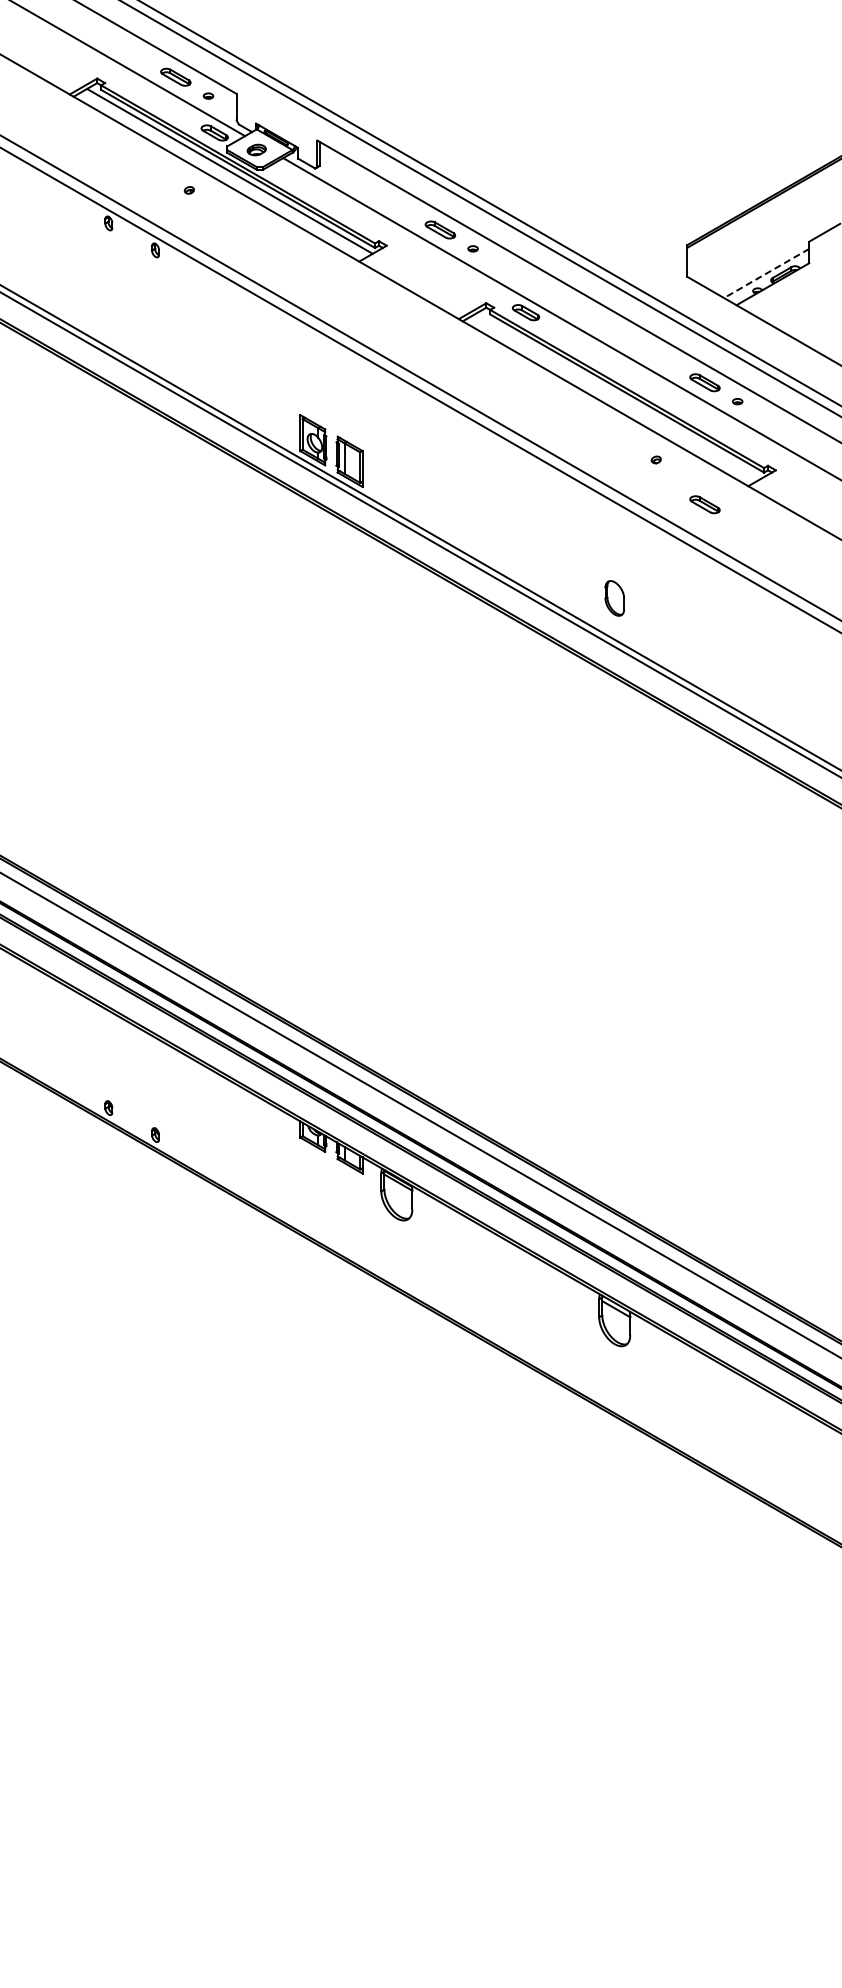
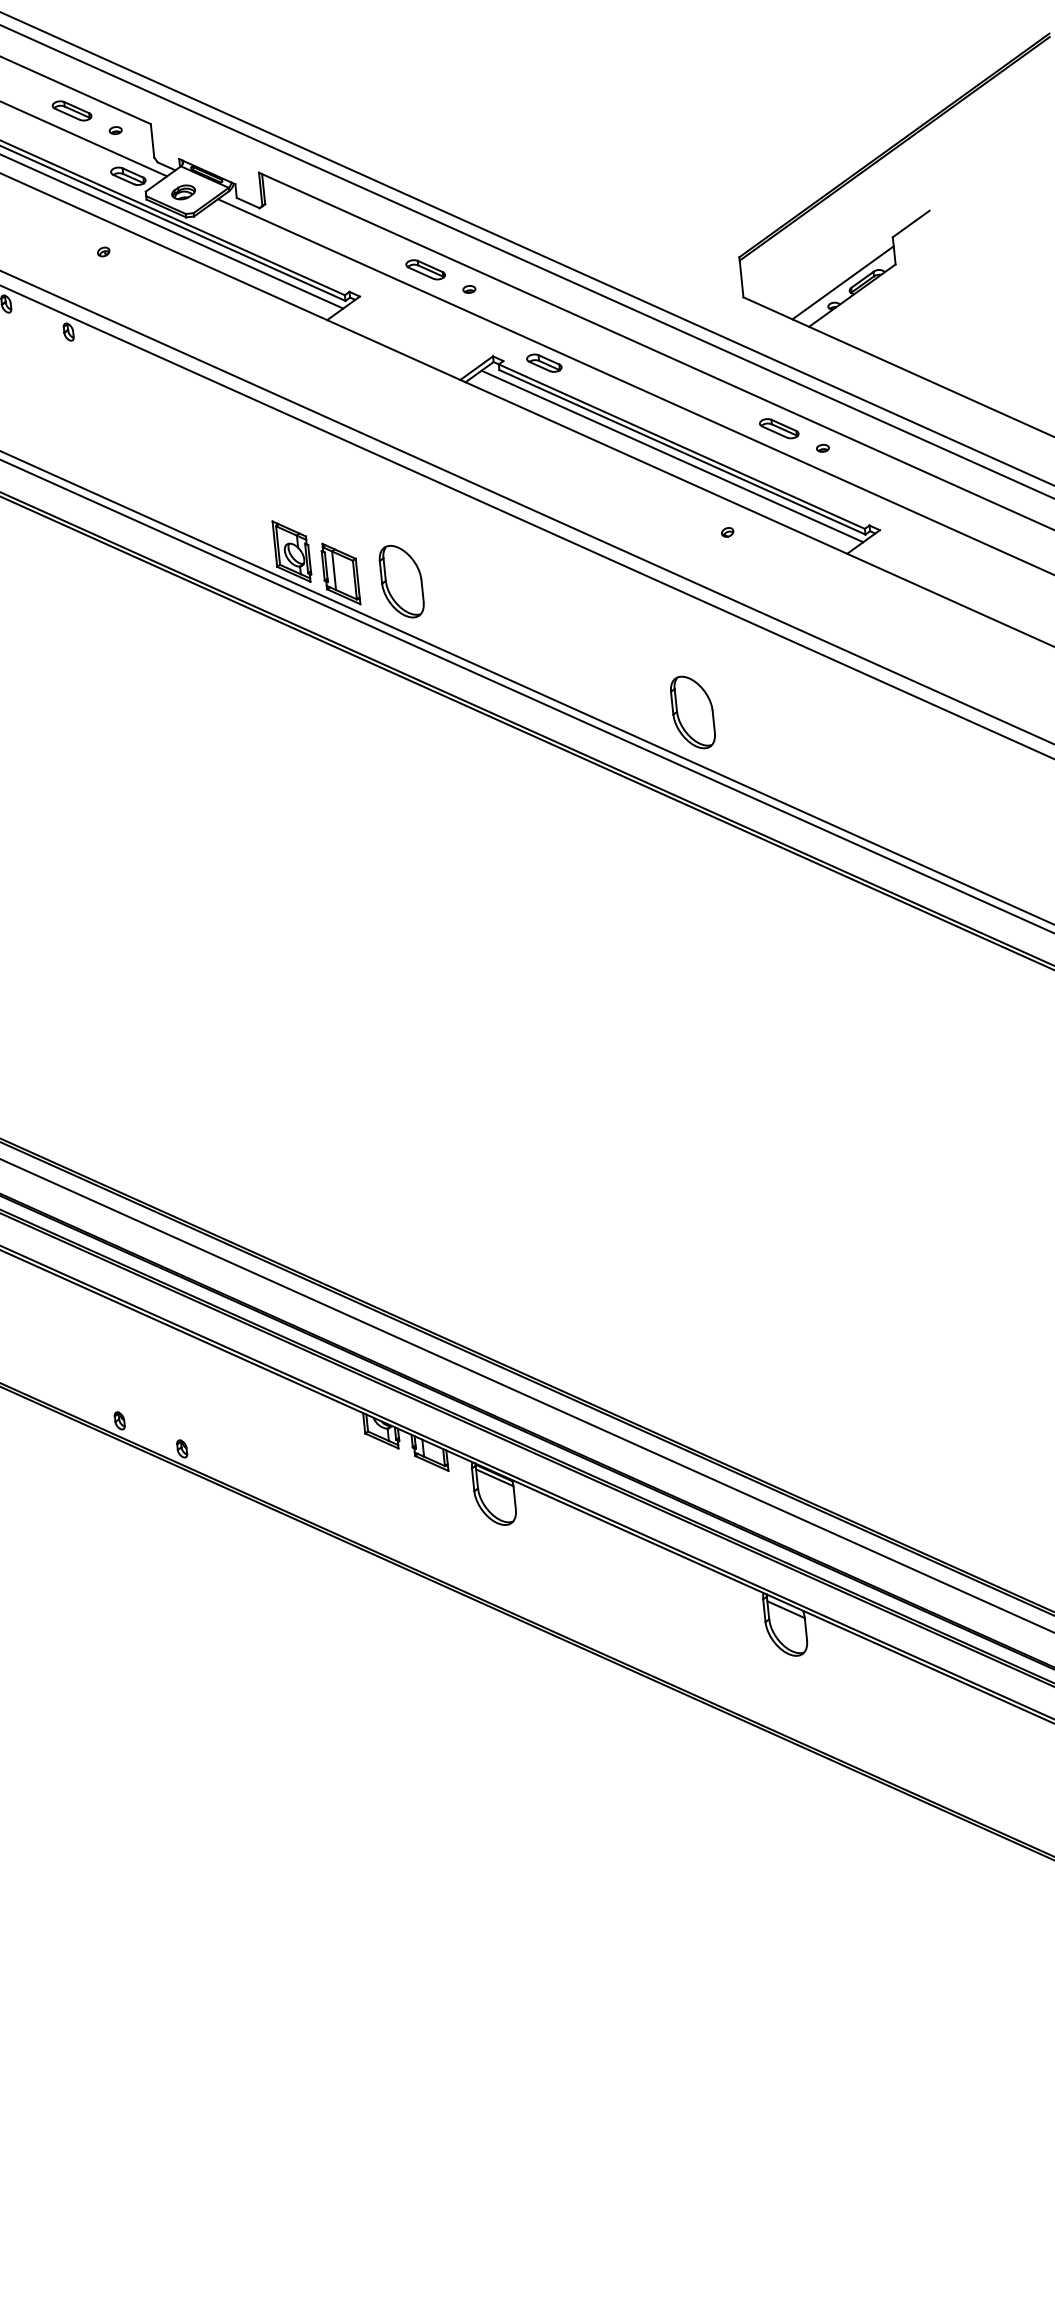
line: (766, 273) -> (842, 282), dashed -> solid
line: (618, 395) -> (671, 455), added
part: (396, 472) -> (401, 581), added
part: (704, 504) -> (794, 582), removed
part: (614, 598) -> (692, 712), size x1.67

